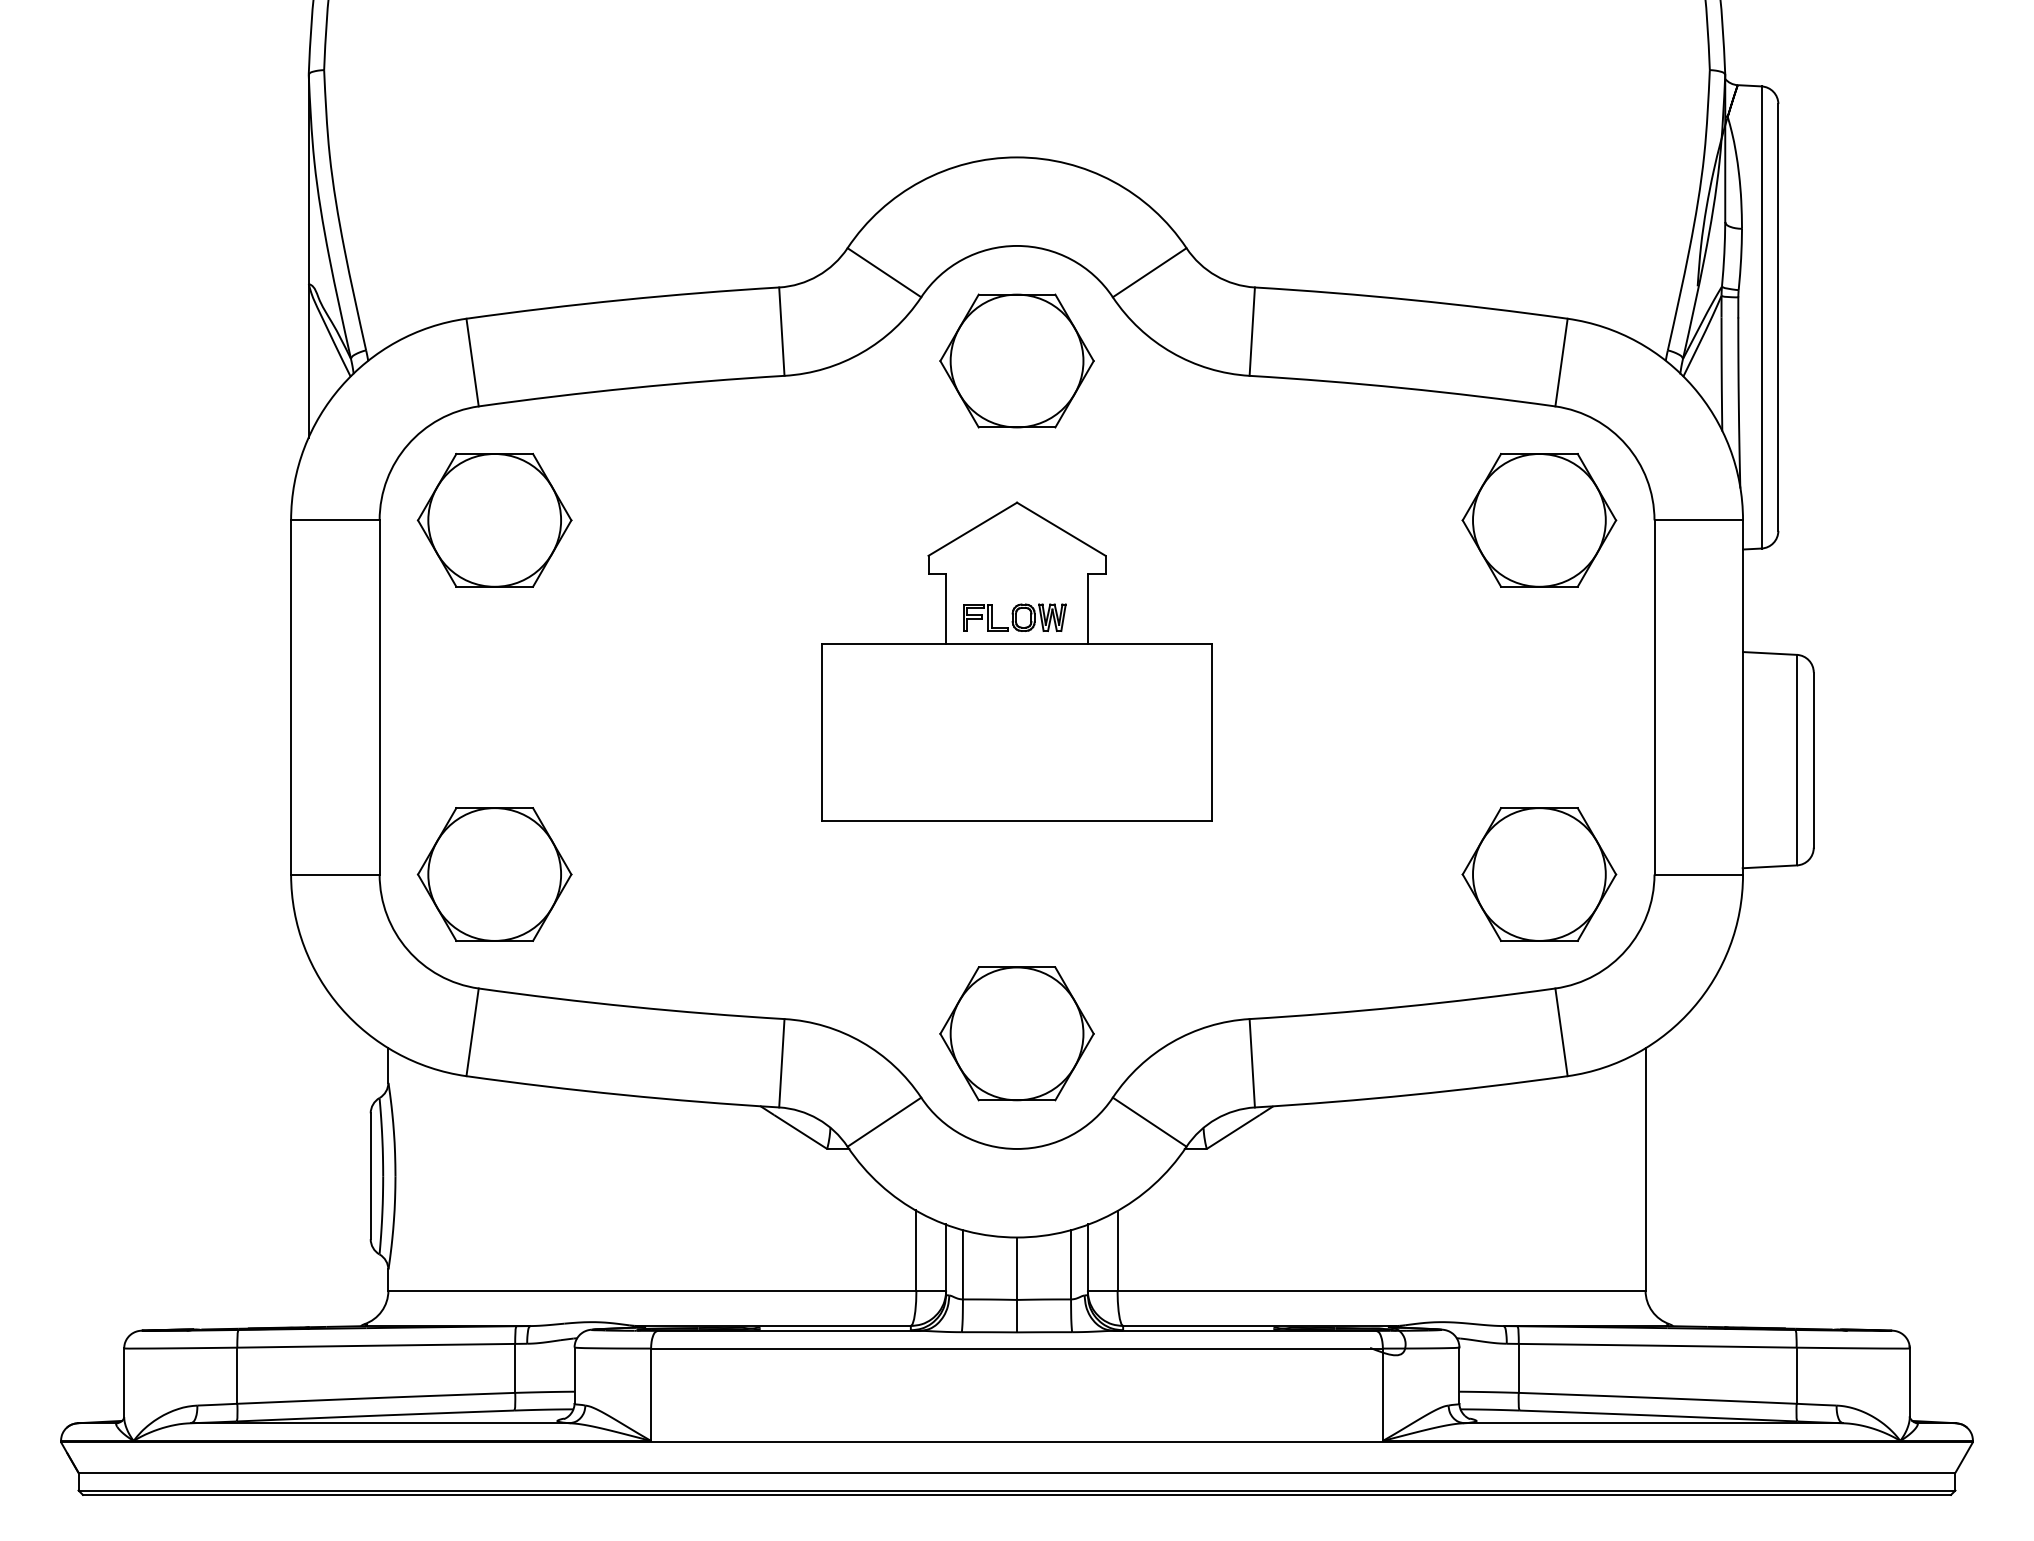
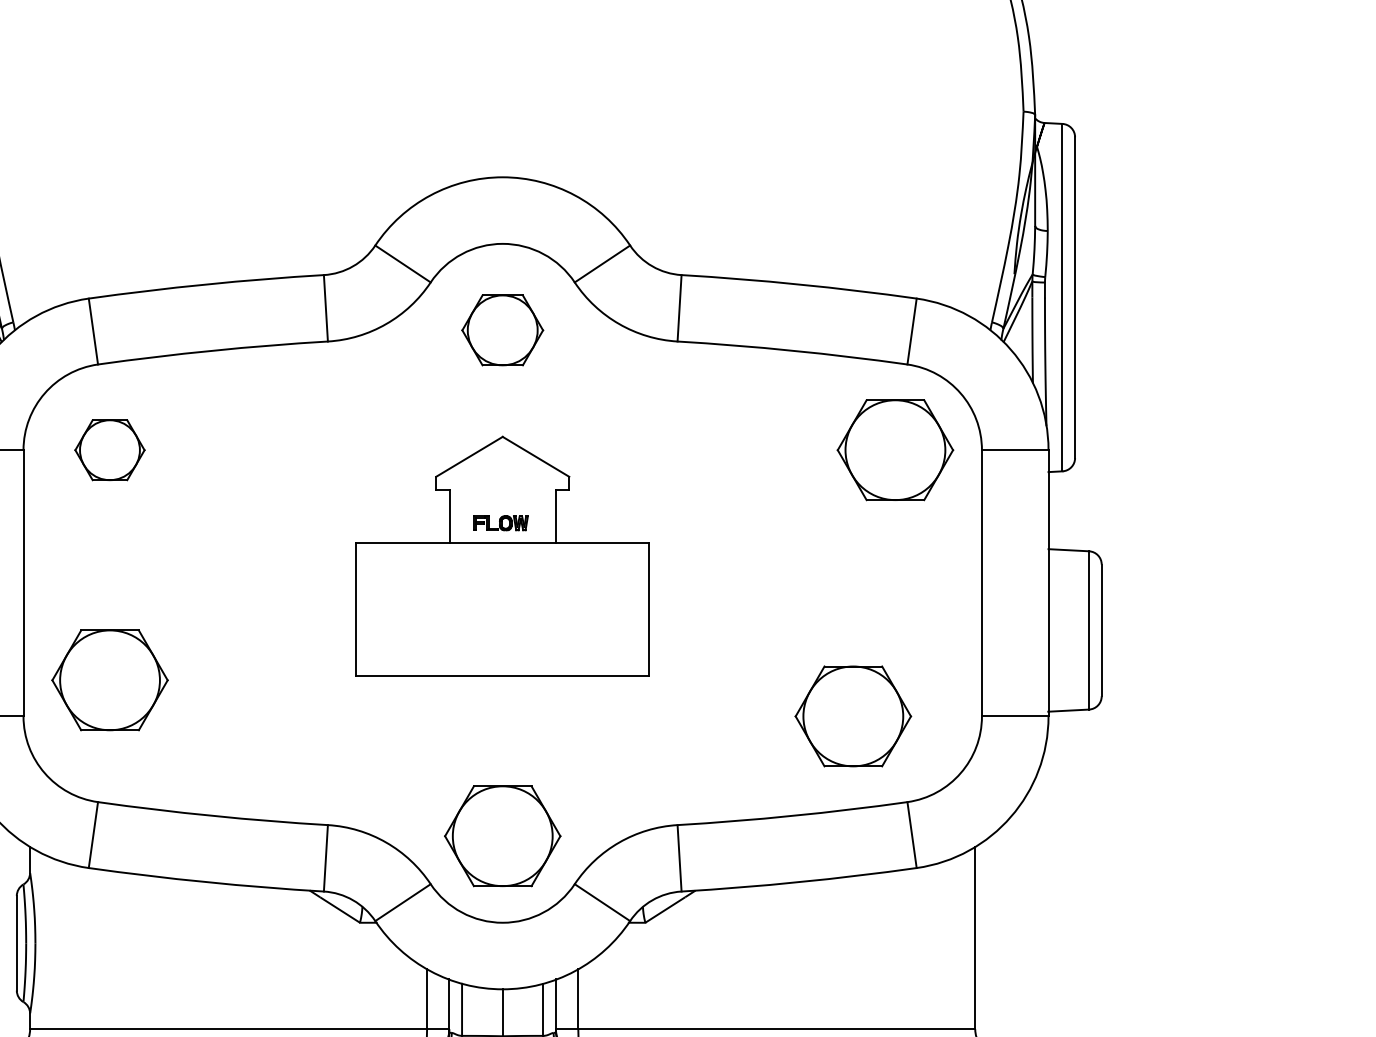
part: (1016, 360) -> (502, 329), size x0.7
part: (494, 520) -> (109, 450), size x0.6
part: (1014, 617) -> (500, 523), size x0.7
part: (494, 874) -> (109, 680), moved
part: (1539, 874) -> (853, 716), moved

